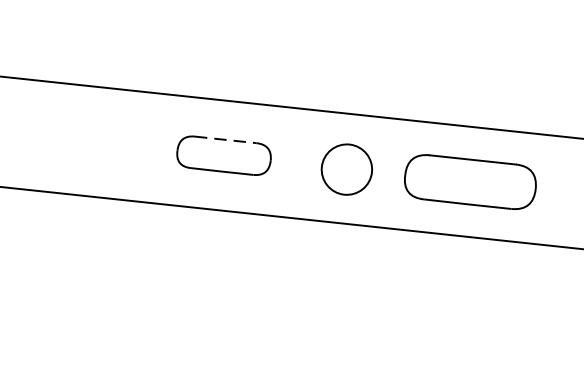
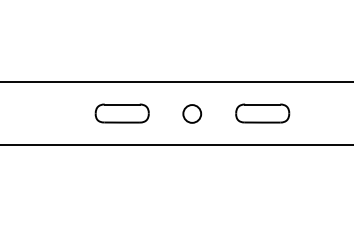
line: (226, 139) -> (122, 104), dashed -> solid
circle: (347, 168) -> (192, 113), size x0.62
part: (470, 181) -> (262, 113), size x0.71

